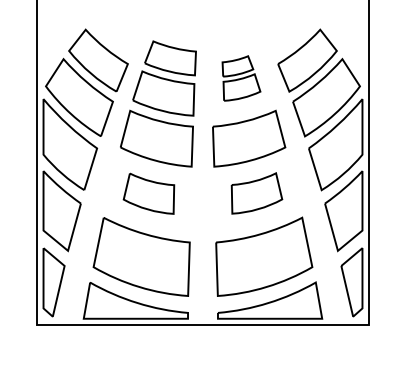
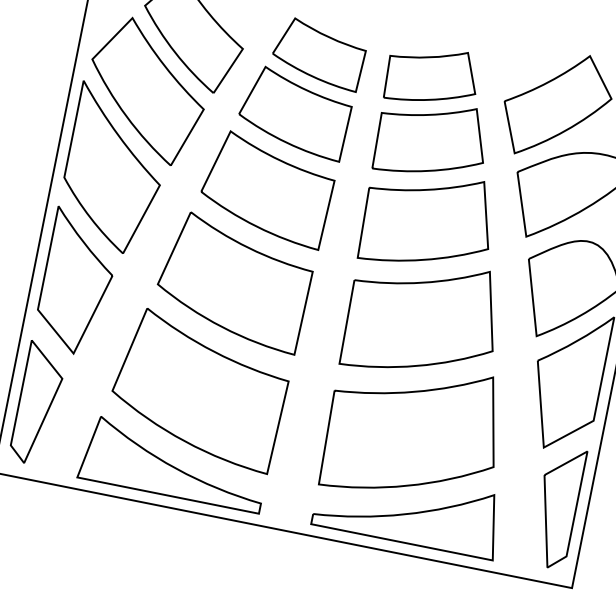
part: (241, 78) -> (435, 113), size x1.67
part: (148, 193) -> (233, 281), size x1.67
part: (256, 193) -> (421, 319), size x1.67

